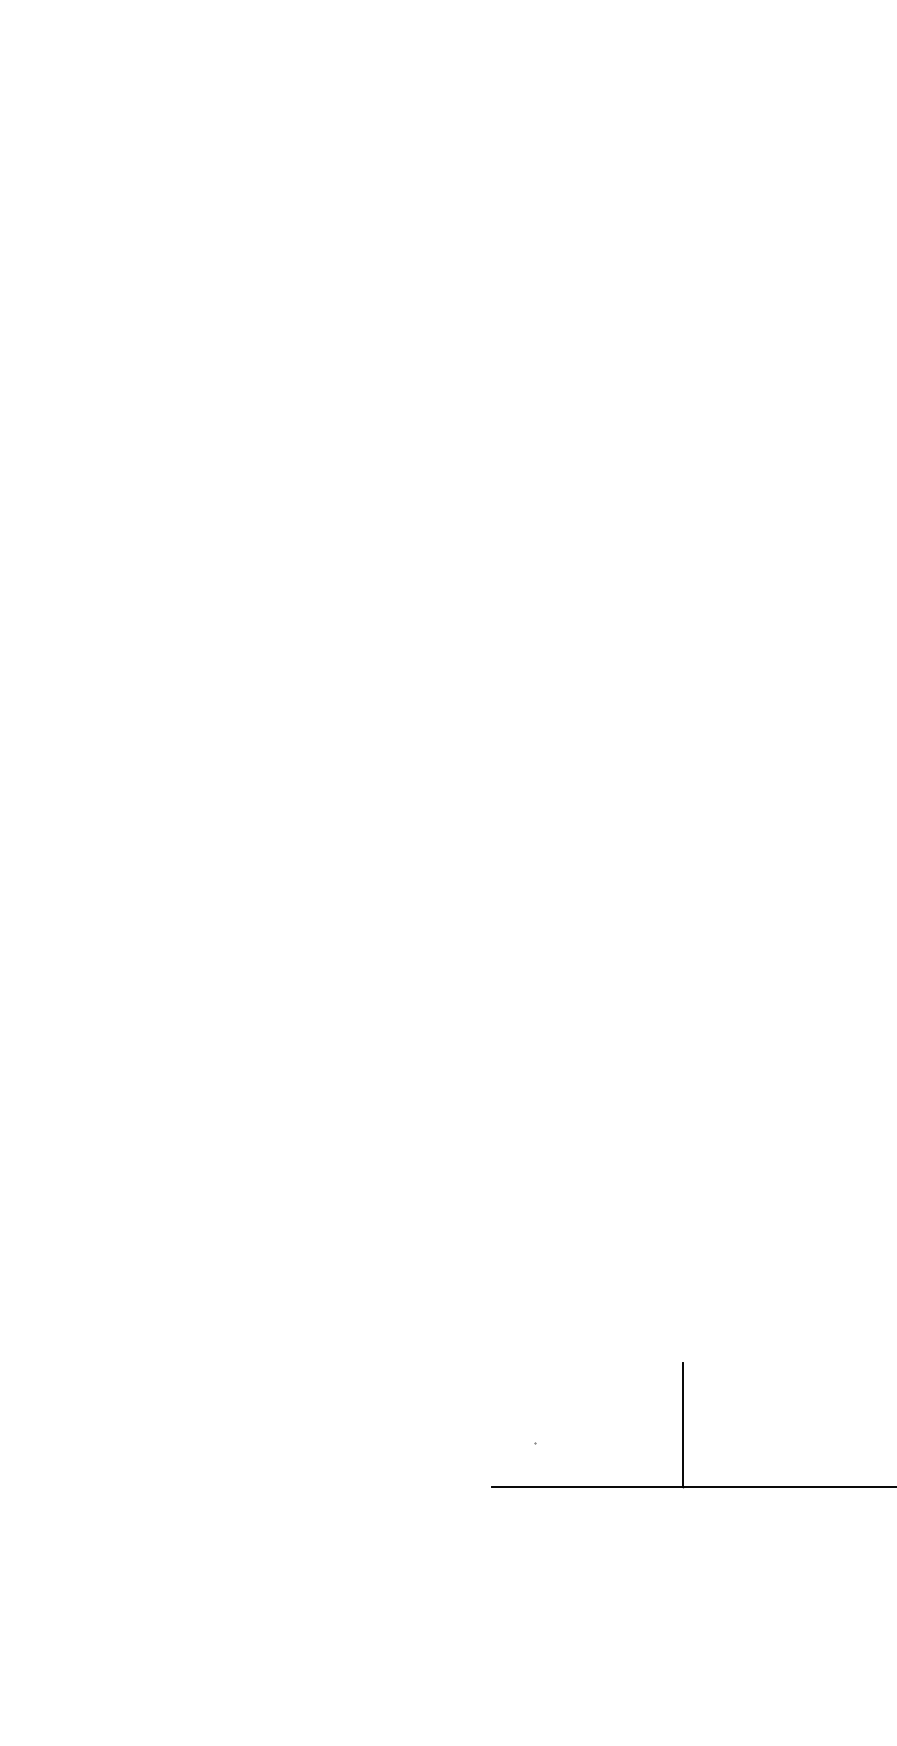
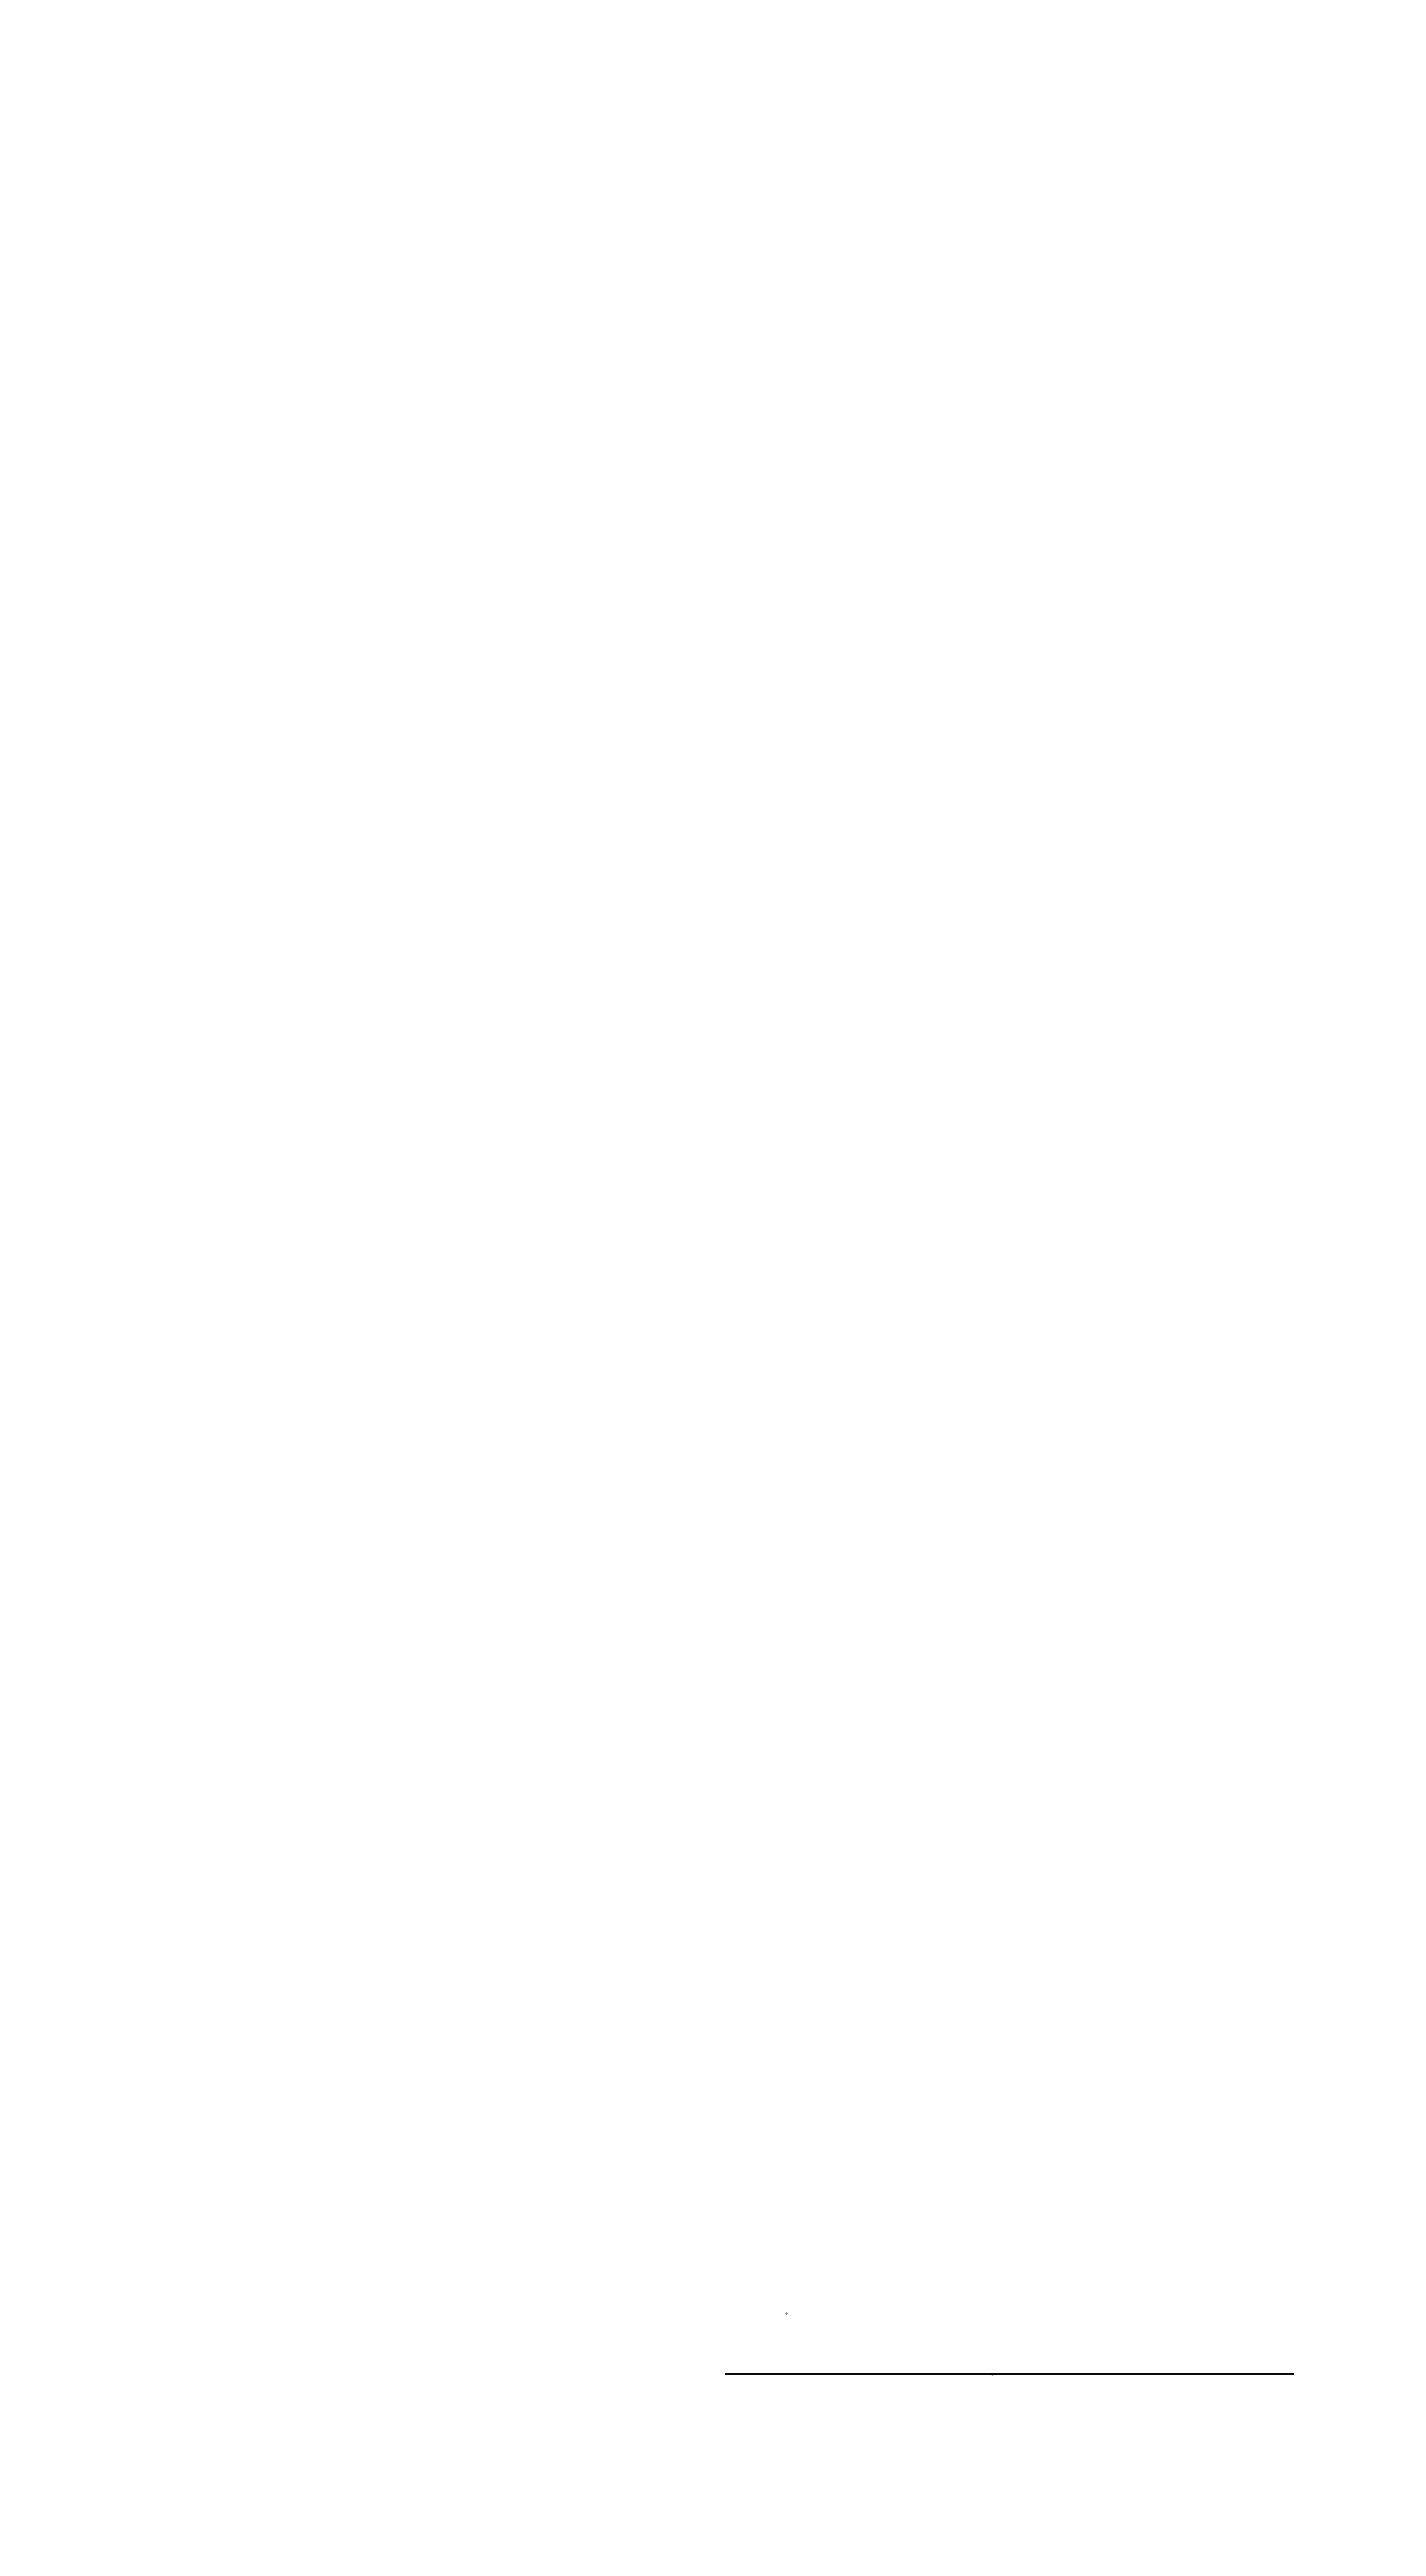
line: (683, 1424) -> (992, 2287), removed

